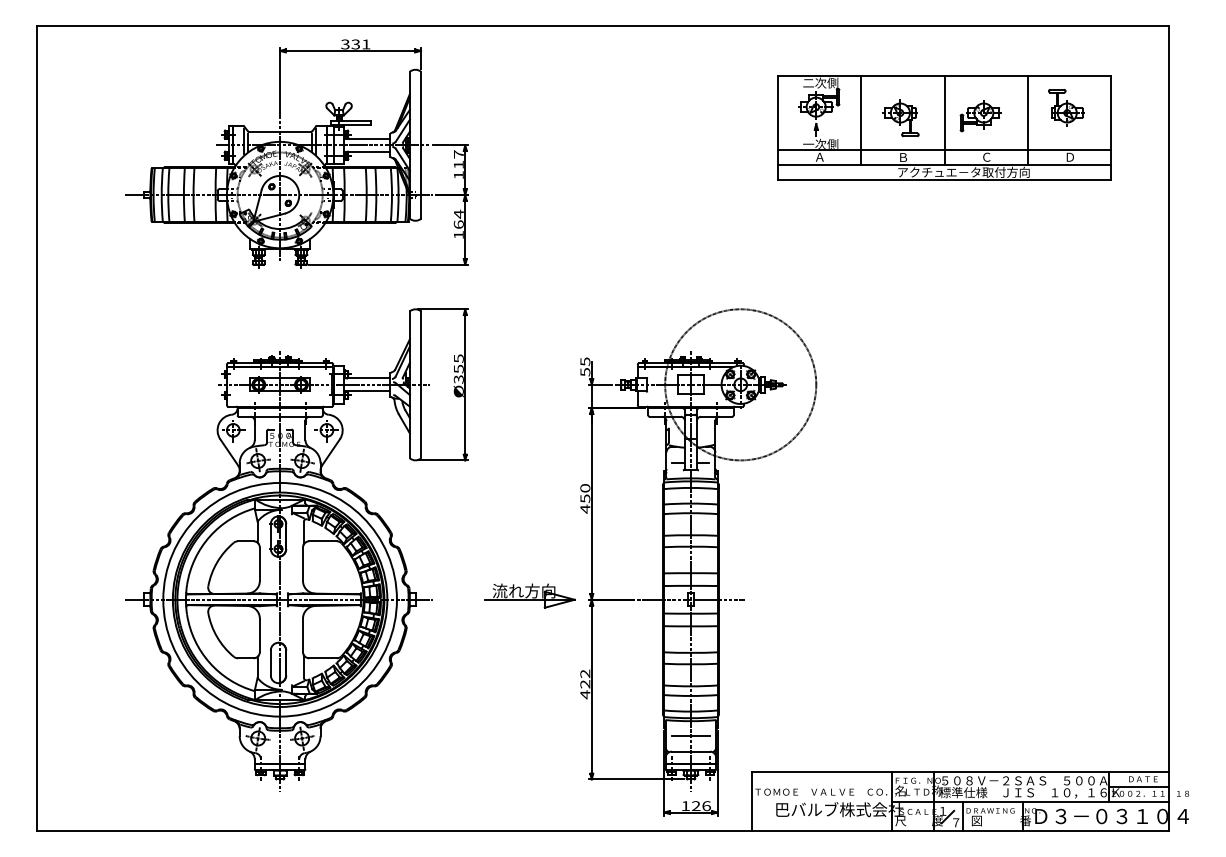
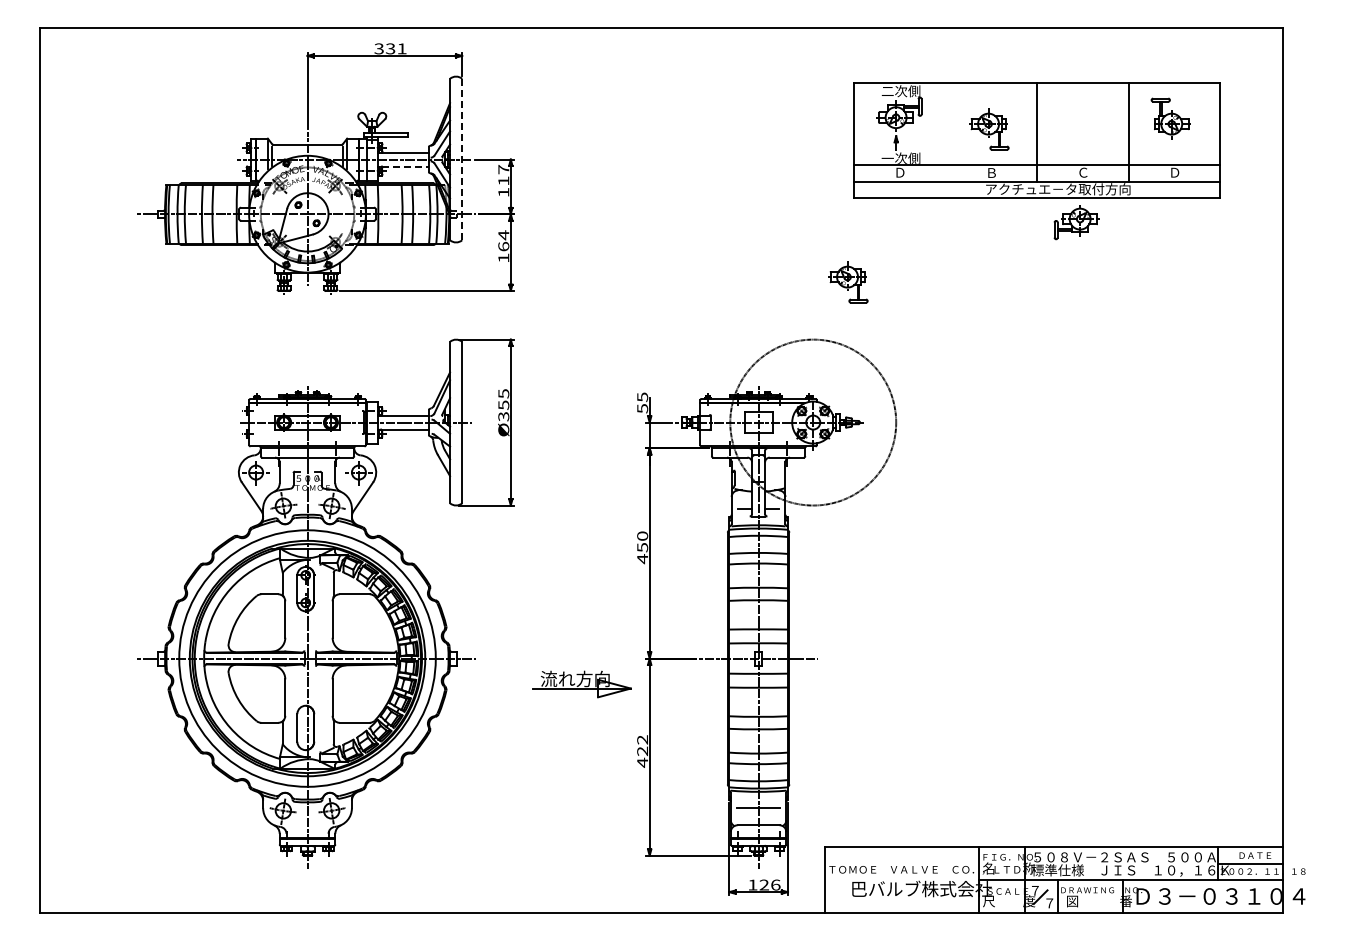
part: (980, 116) -> (1076, 222), moved
line: (861, 120) -> (945, 132), removed
line: (421, 145) -> (462, 159), solid -> dashed
line: (369, 151) -> (405, 166), solid -> dashed
text: (819, 157) -> (899, 172), Ａ -> Ｄ
part: (772, 257) -> (848, 282), added
part: (529, 596) -> (581, 684), moved
text: (943, 811) -> (1035, 890), １ -> ７

